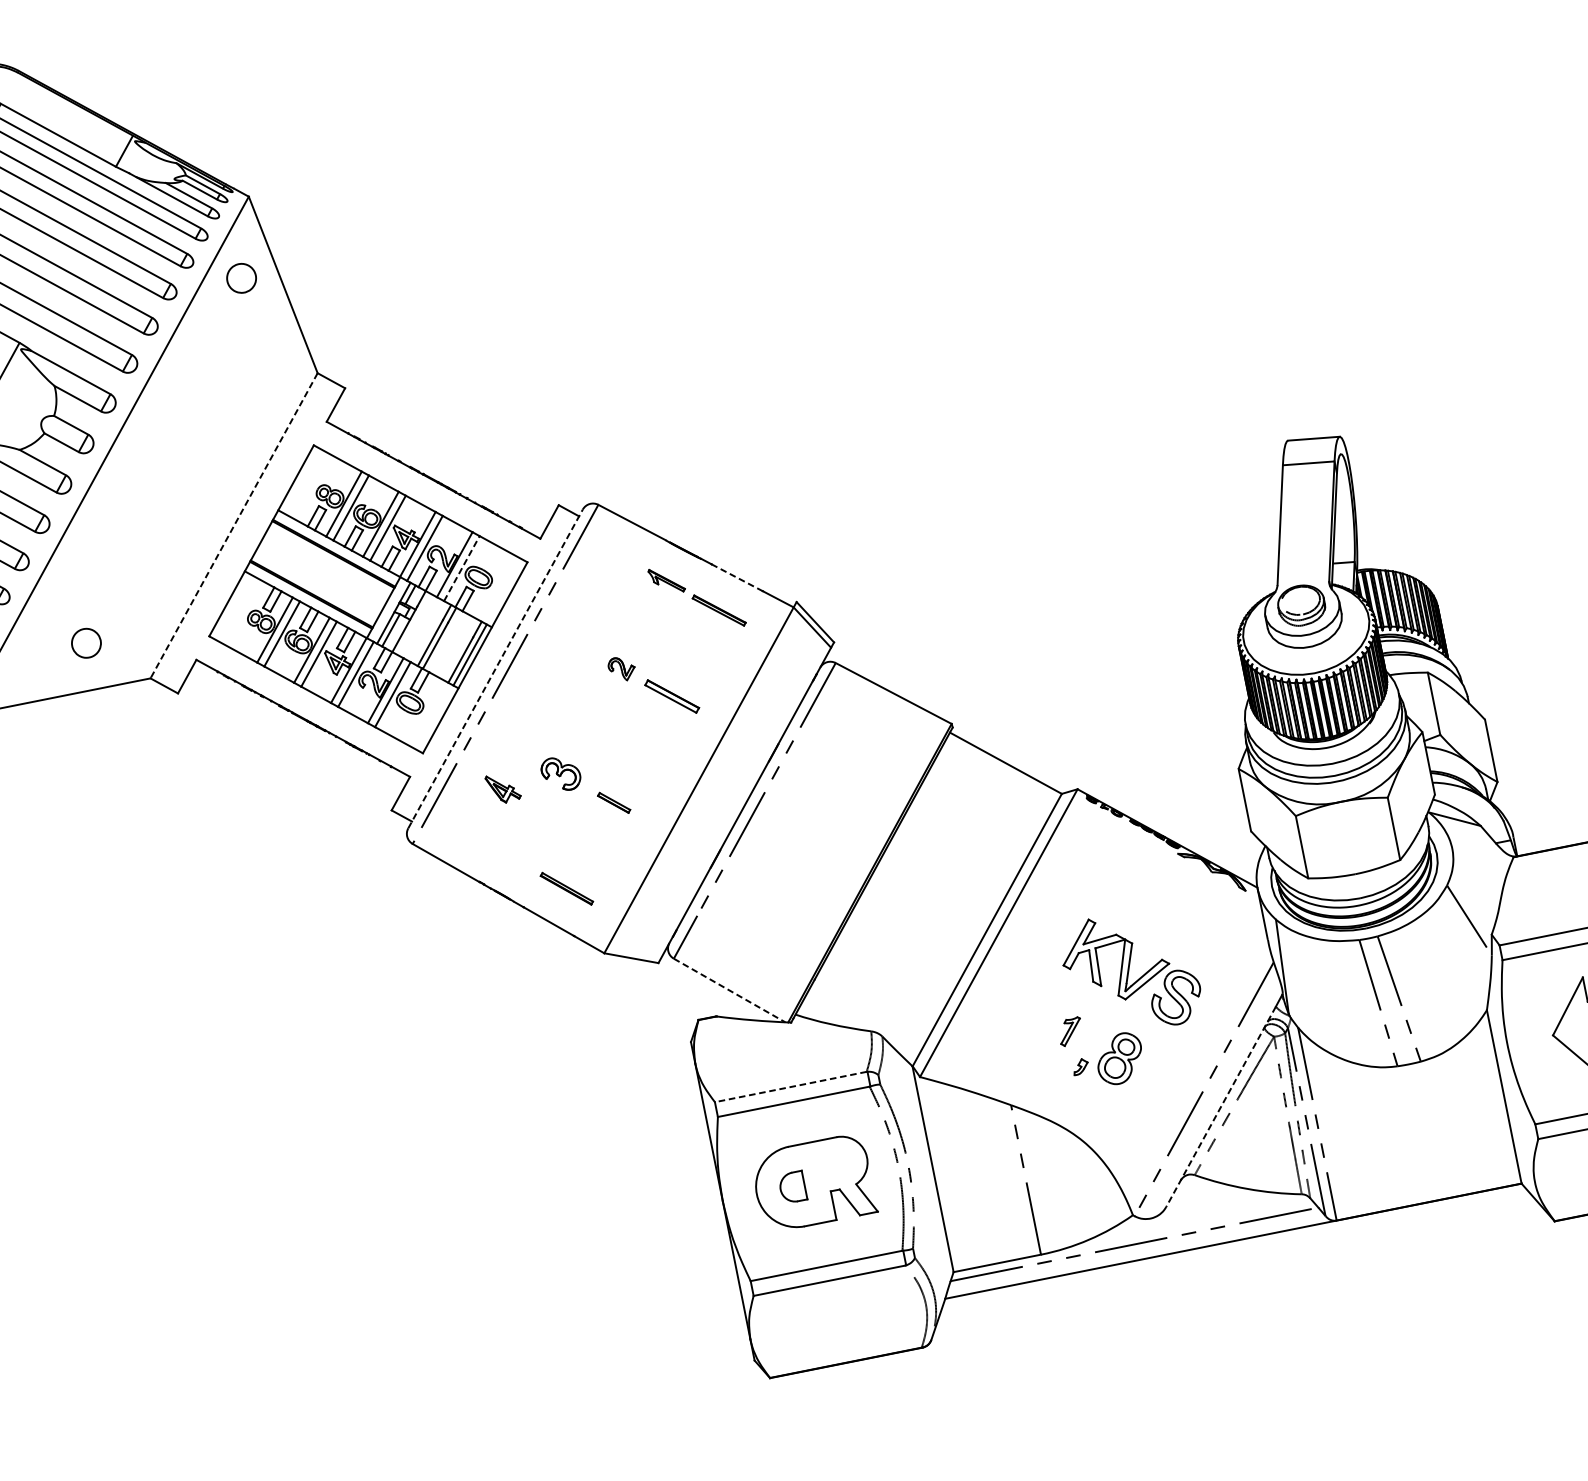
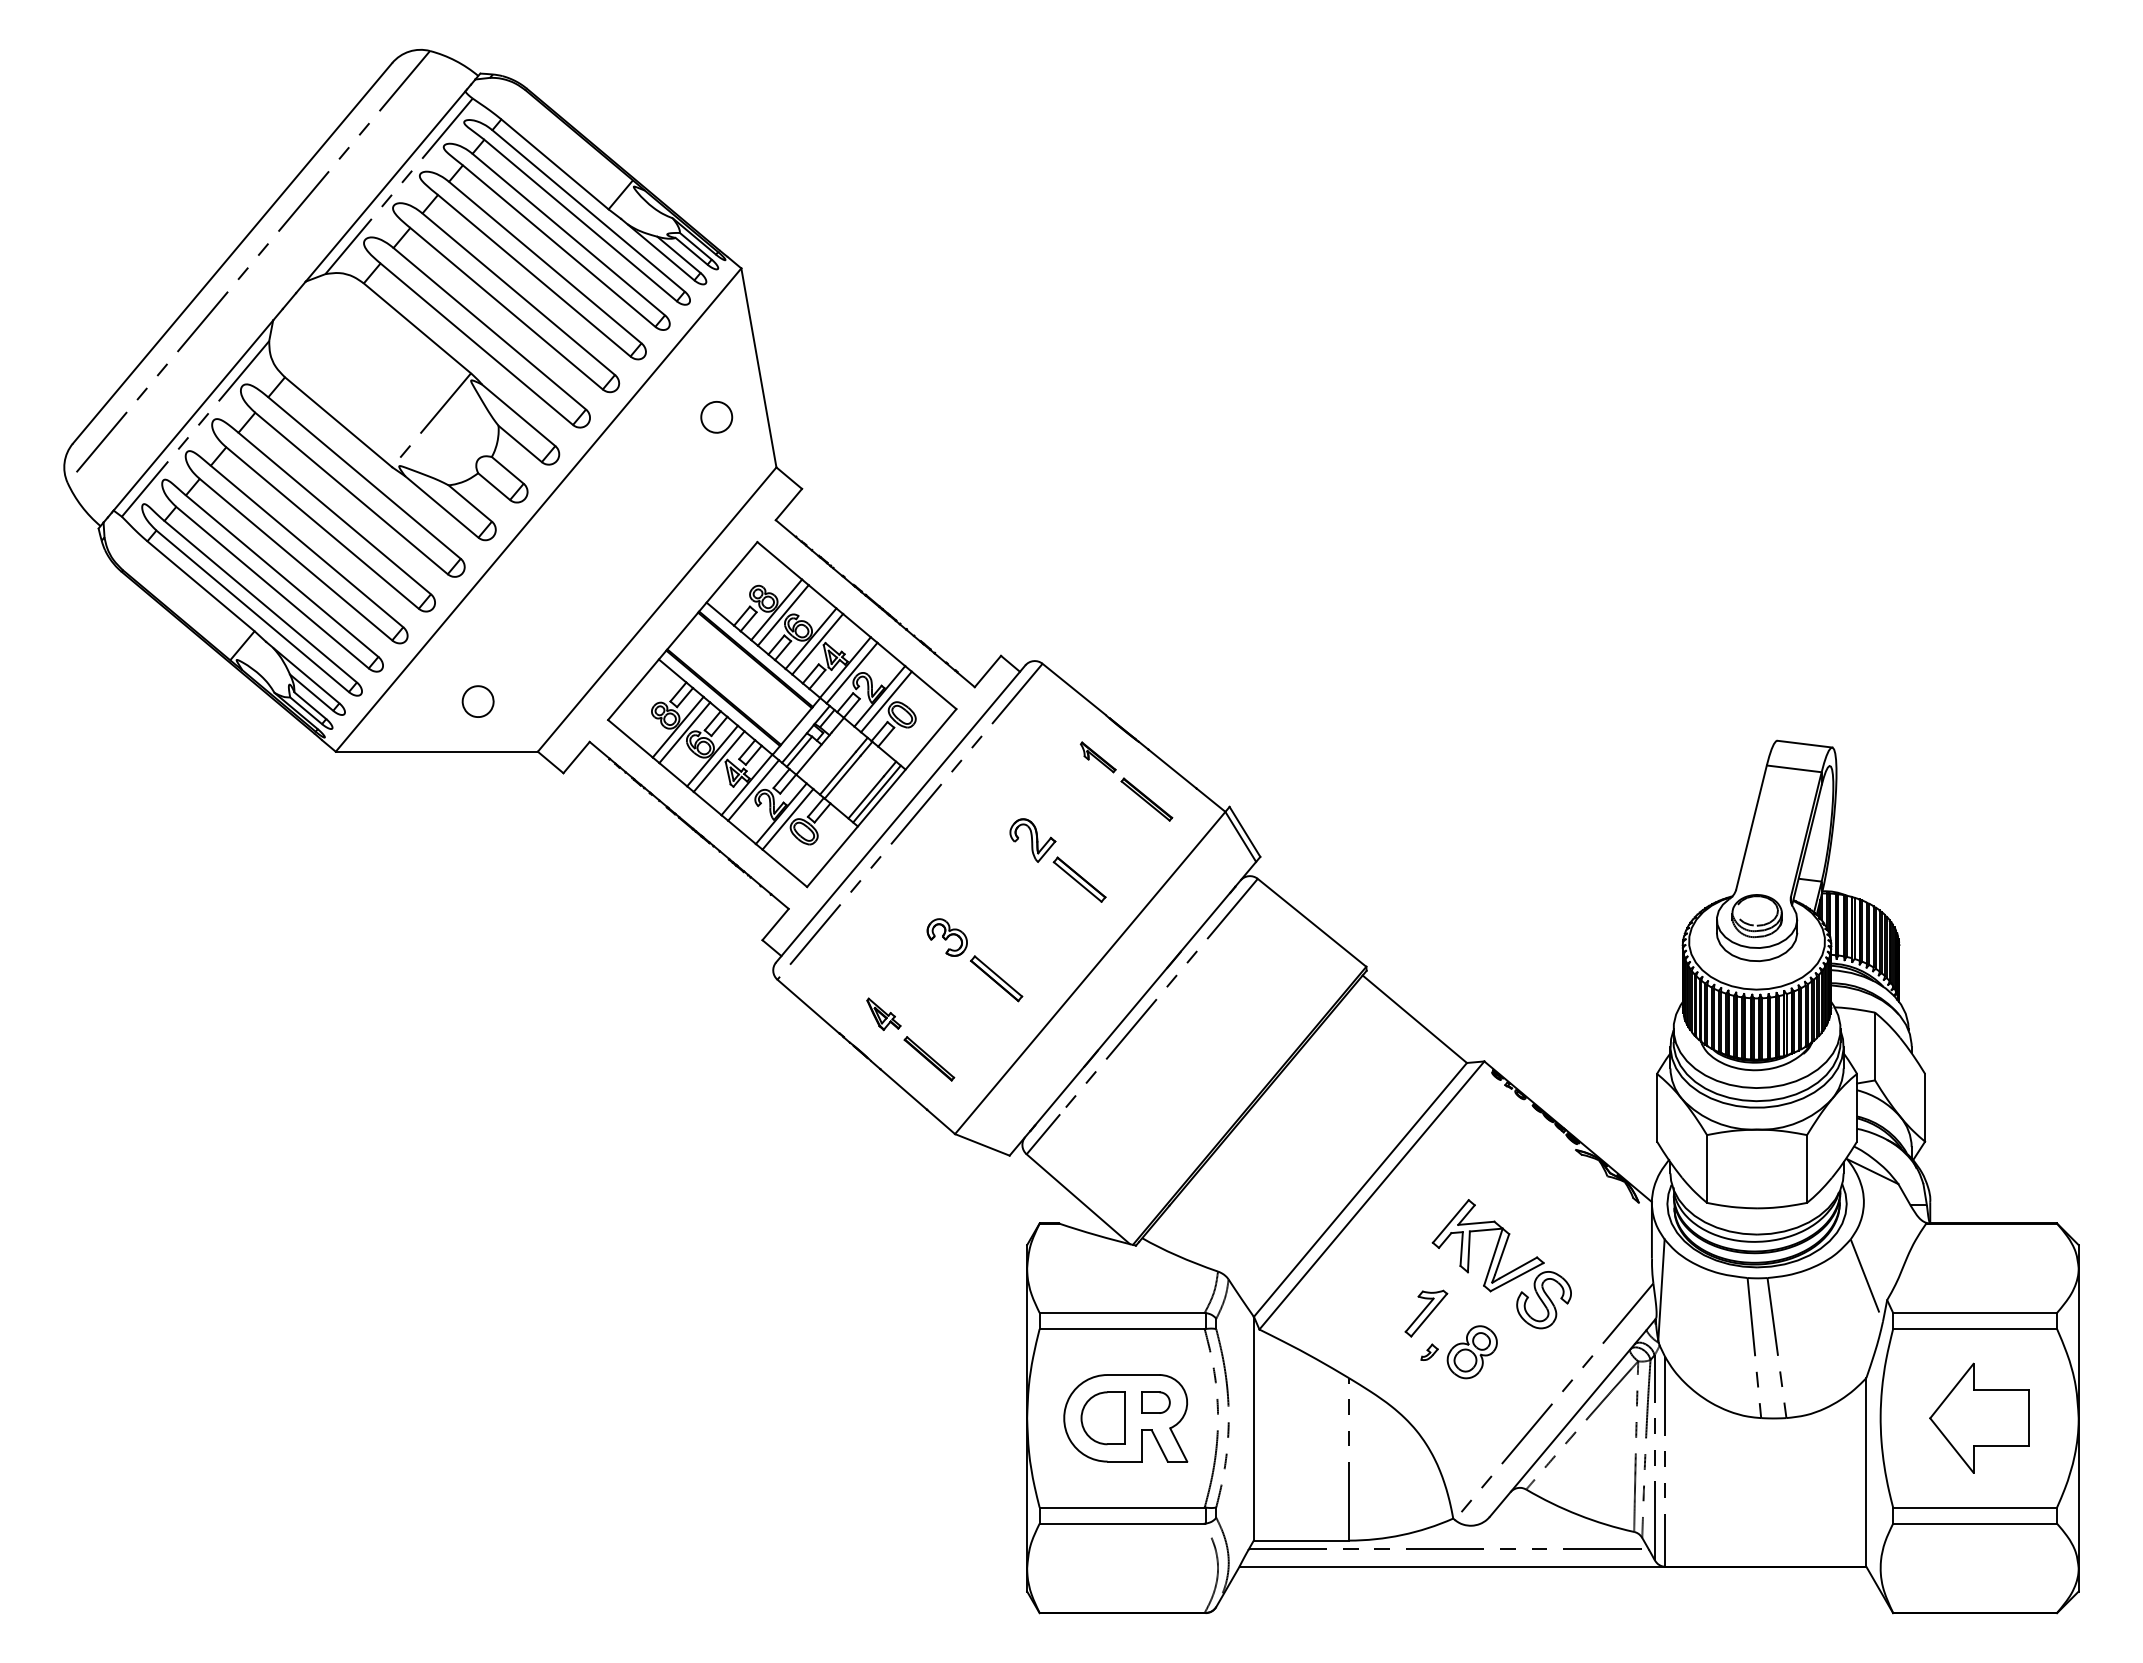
part: (241, 278) -> (716, 417), moved
line: (234, 525) -> (657, 609), dashed -> solid
line: (461, 568) -> (886, 701), dashed -> solid
line: (737, 578) -> (1172, 769), dashed -> solid
line: (495, 668) -> (900, 813), dashed -> solid
part: (621, 669) -> (1032, 840), size x1.67
part: (502, 787) -> (883, 1013), moved
part: (613, 802) -> (996, 978), size x1.67
line: (729, 990) -> (1078, 1199), dashed -> solid
part: (1070, 1031) -> (1426, 1313), size x1.67
line: (791, 1086) -> (1122, 1312), dashed -> solid
line: (1221, 1106) -> (1568, 1423), dashed -> solid
part: (837, 1163) -> (1155, 1402), added
part: (792, 1187) -> (1102, 1418), size x1.67

